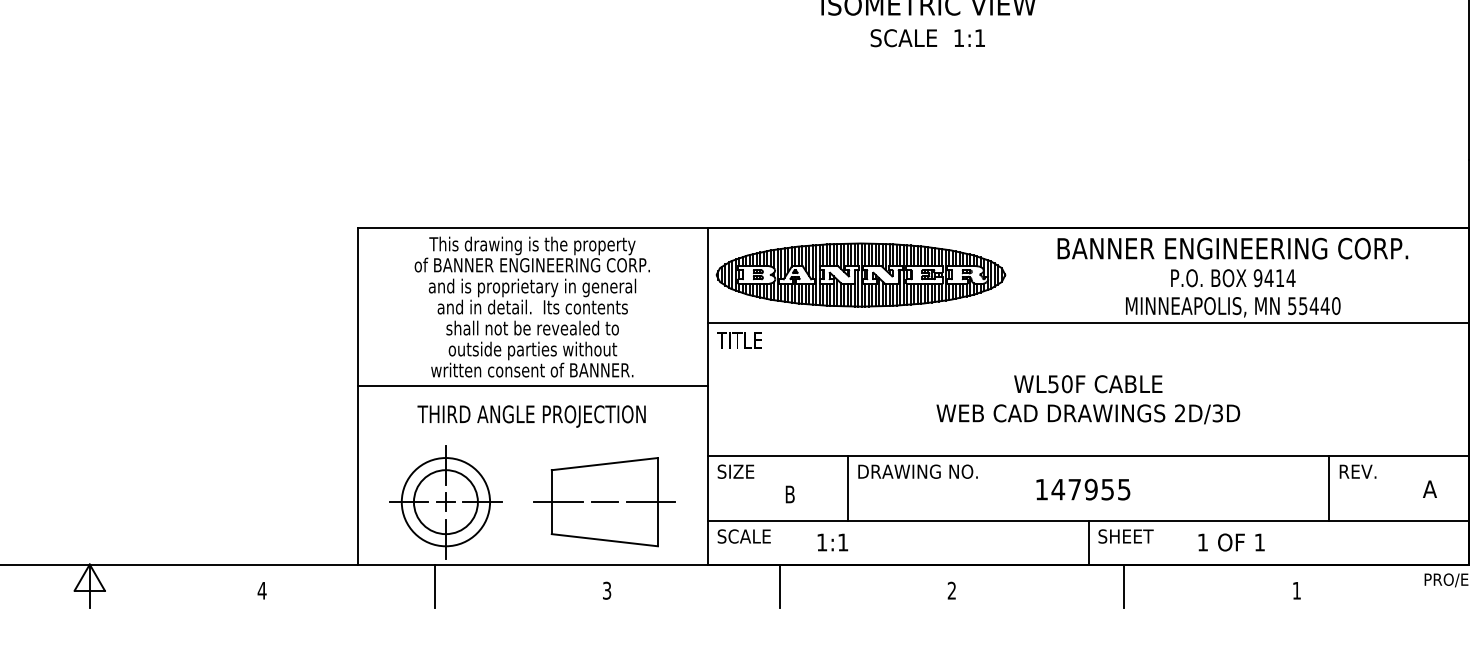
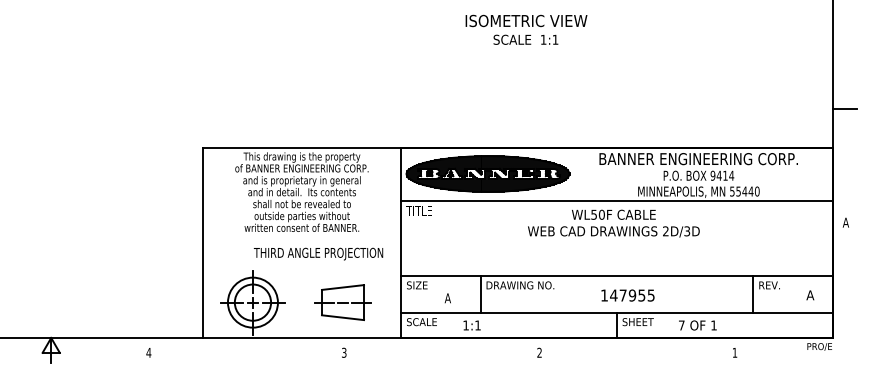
line: (531, 385) -> (301, 236), removed
text: (1087, 399) -> (613, 223), moved
text: (531, 415) -> (318, 253), moved
text: (1082, 489) -> (627, 295), moved
text: (789, 494) -> (447, 298), B -> A
part: (603, 501) -> (342, 302), size x0.7
text: (1202, 542) -> (681, 325), 1 -> 7
line: (434, 584) -> (246, 349), removed
line: (778, 584) -> (441, 349), removed
line: (1124, 584) -> (637, 349), removed

